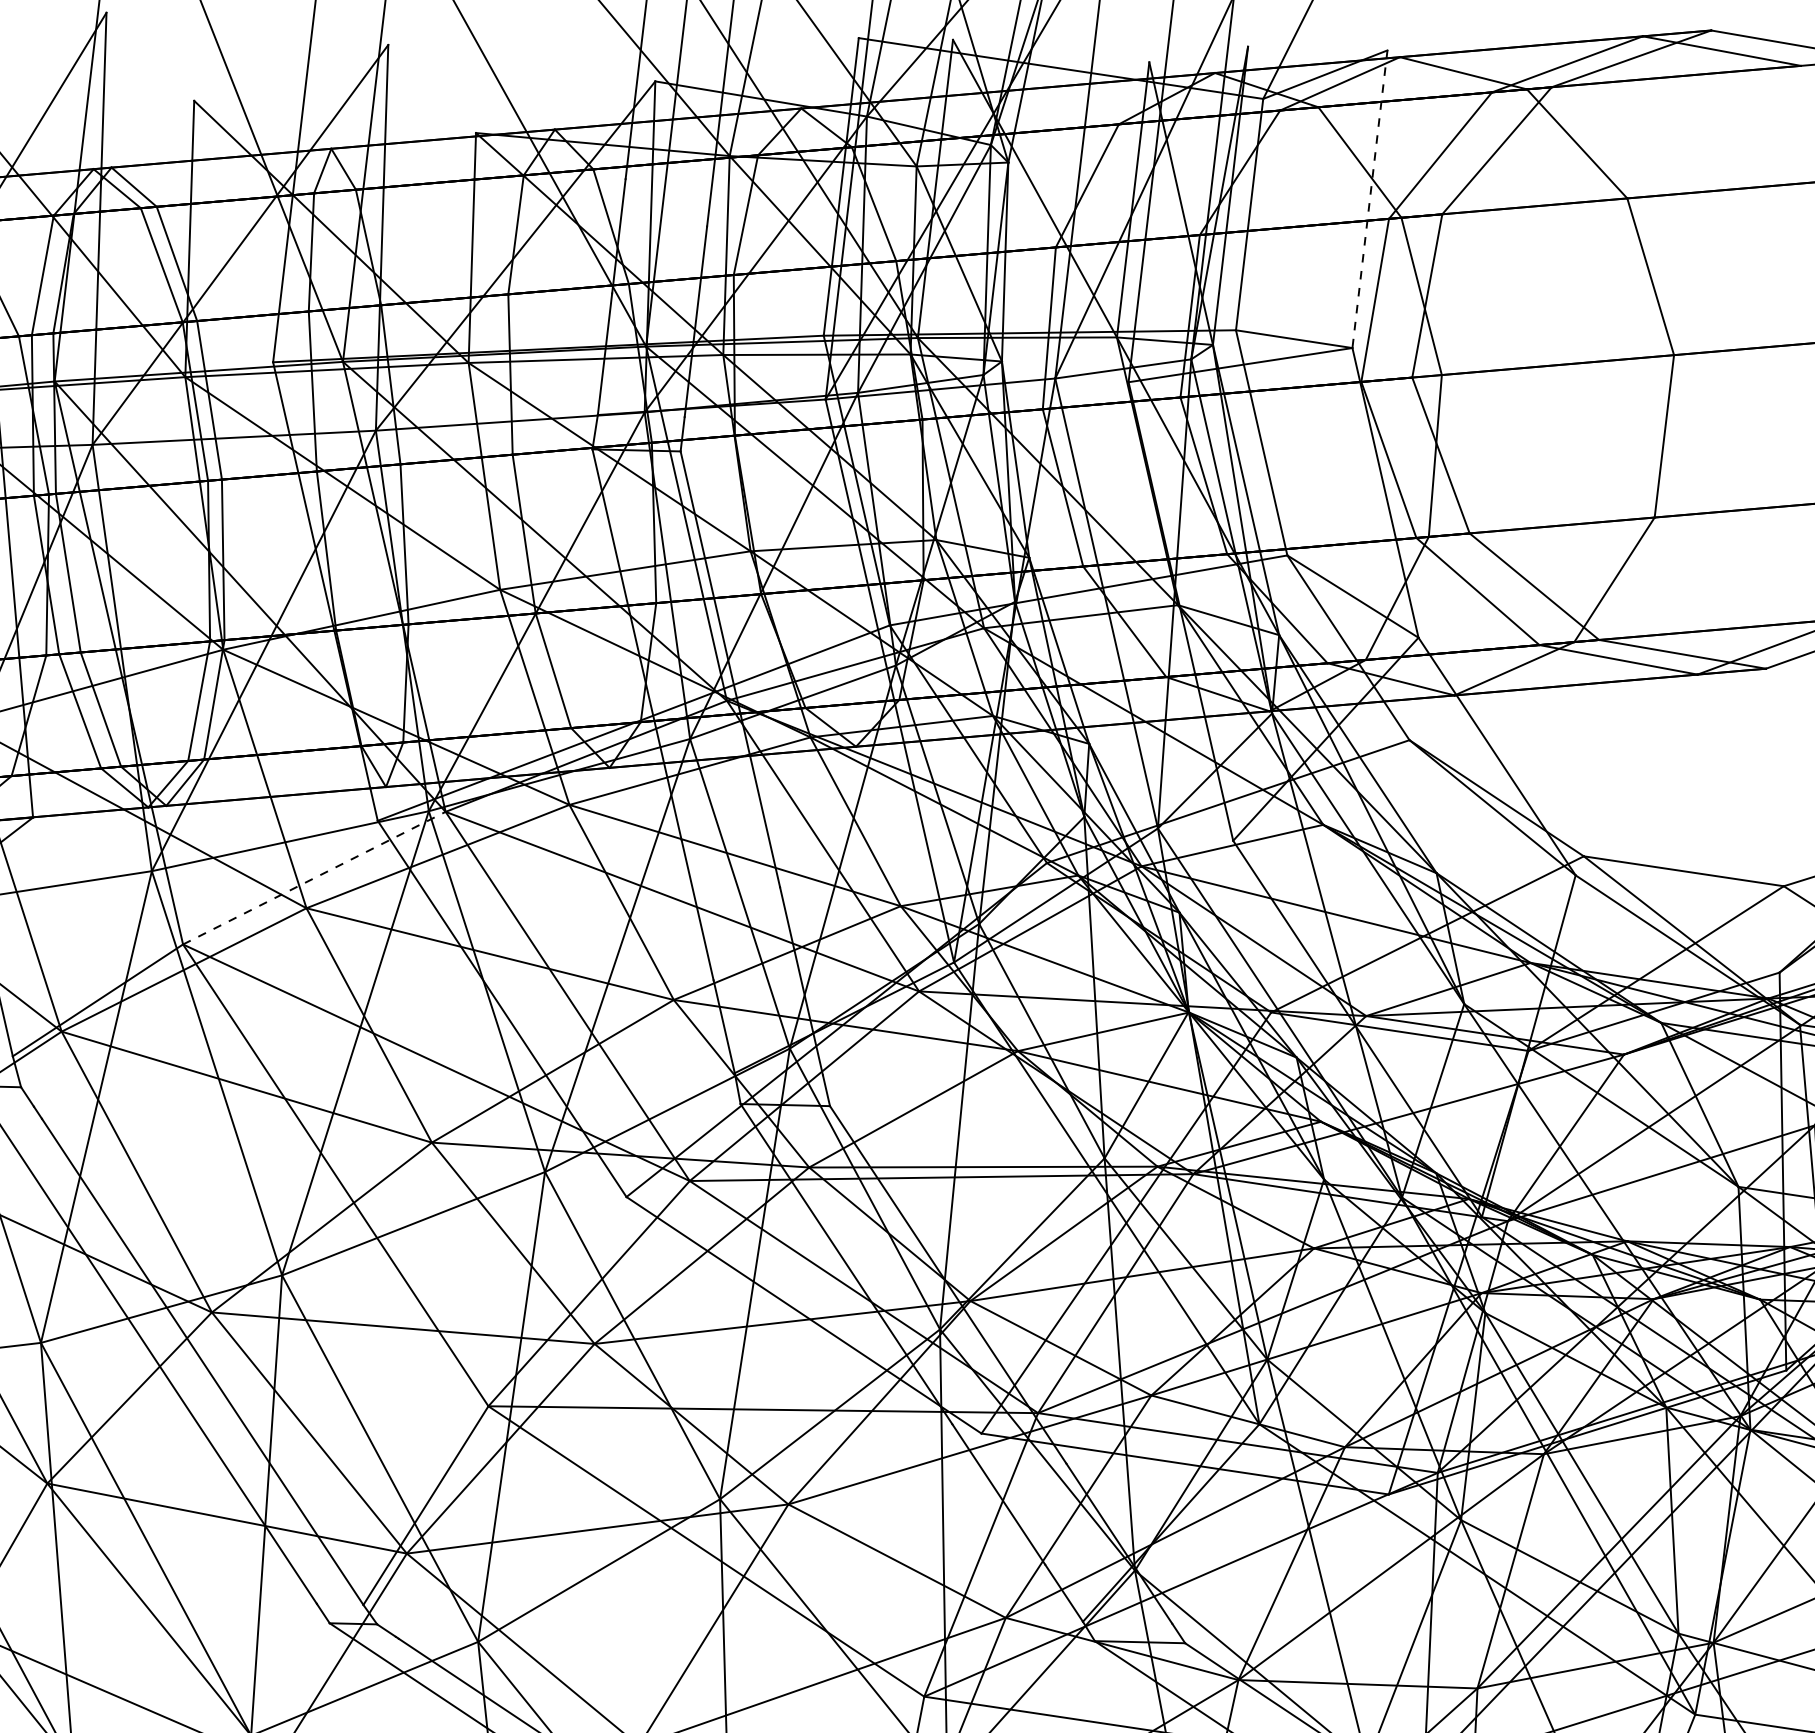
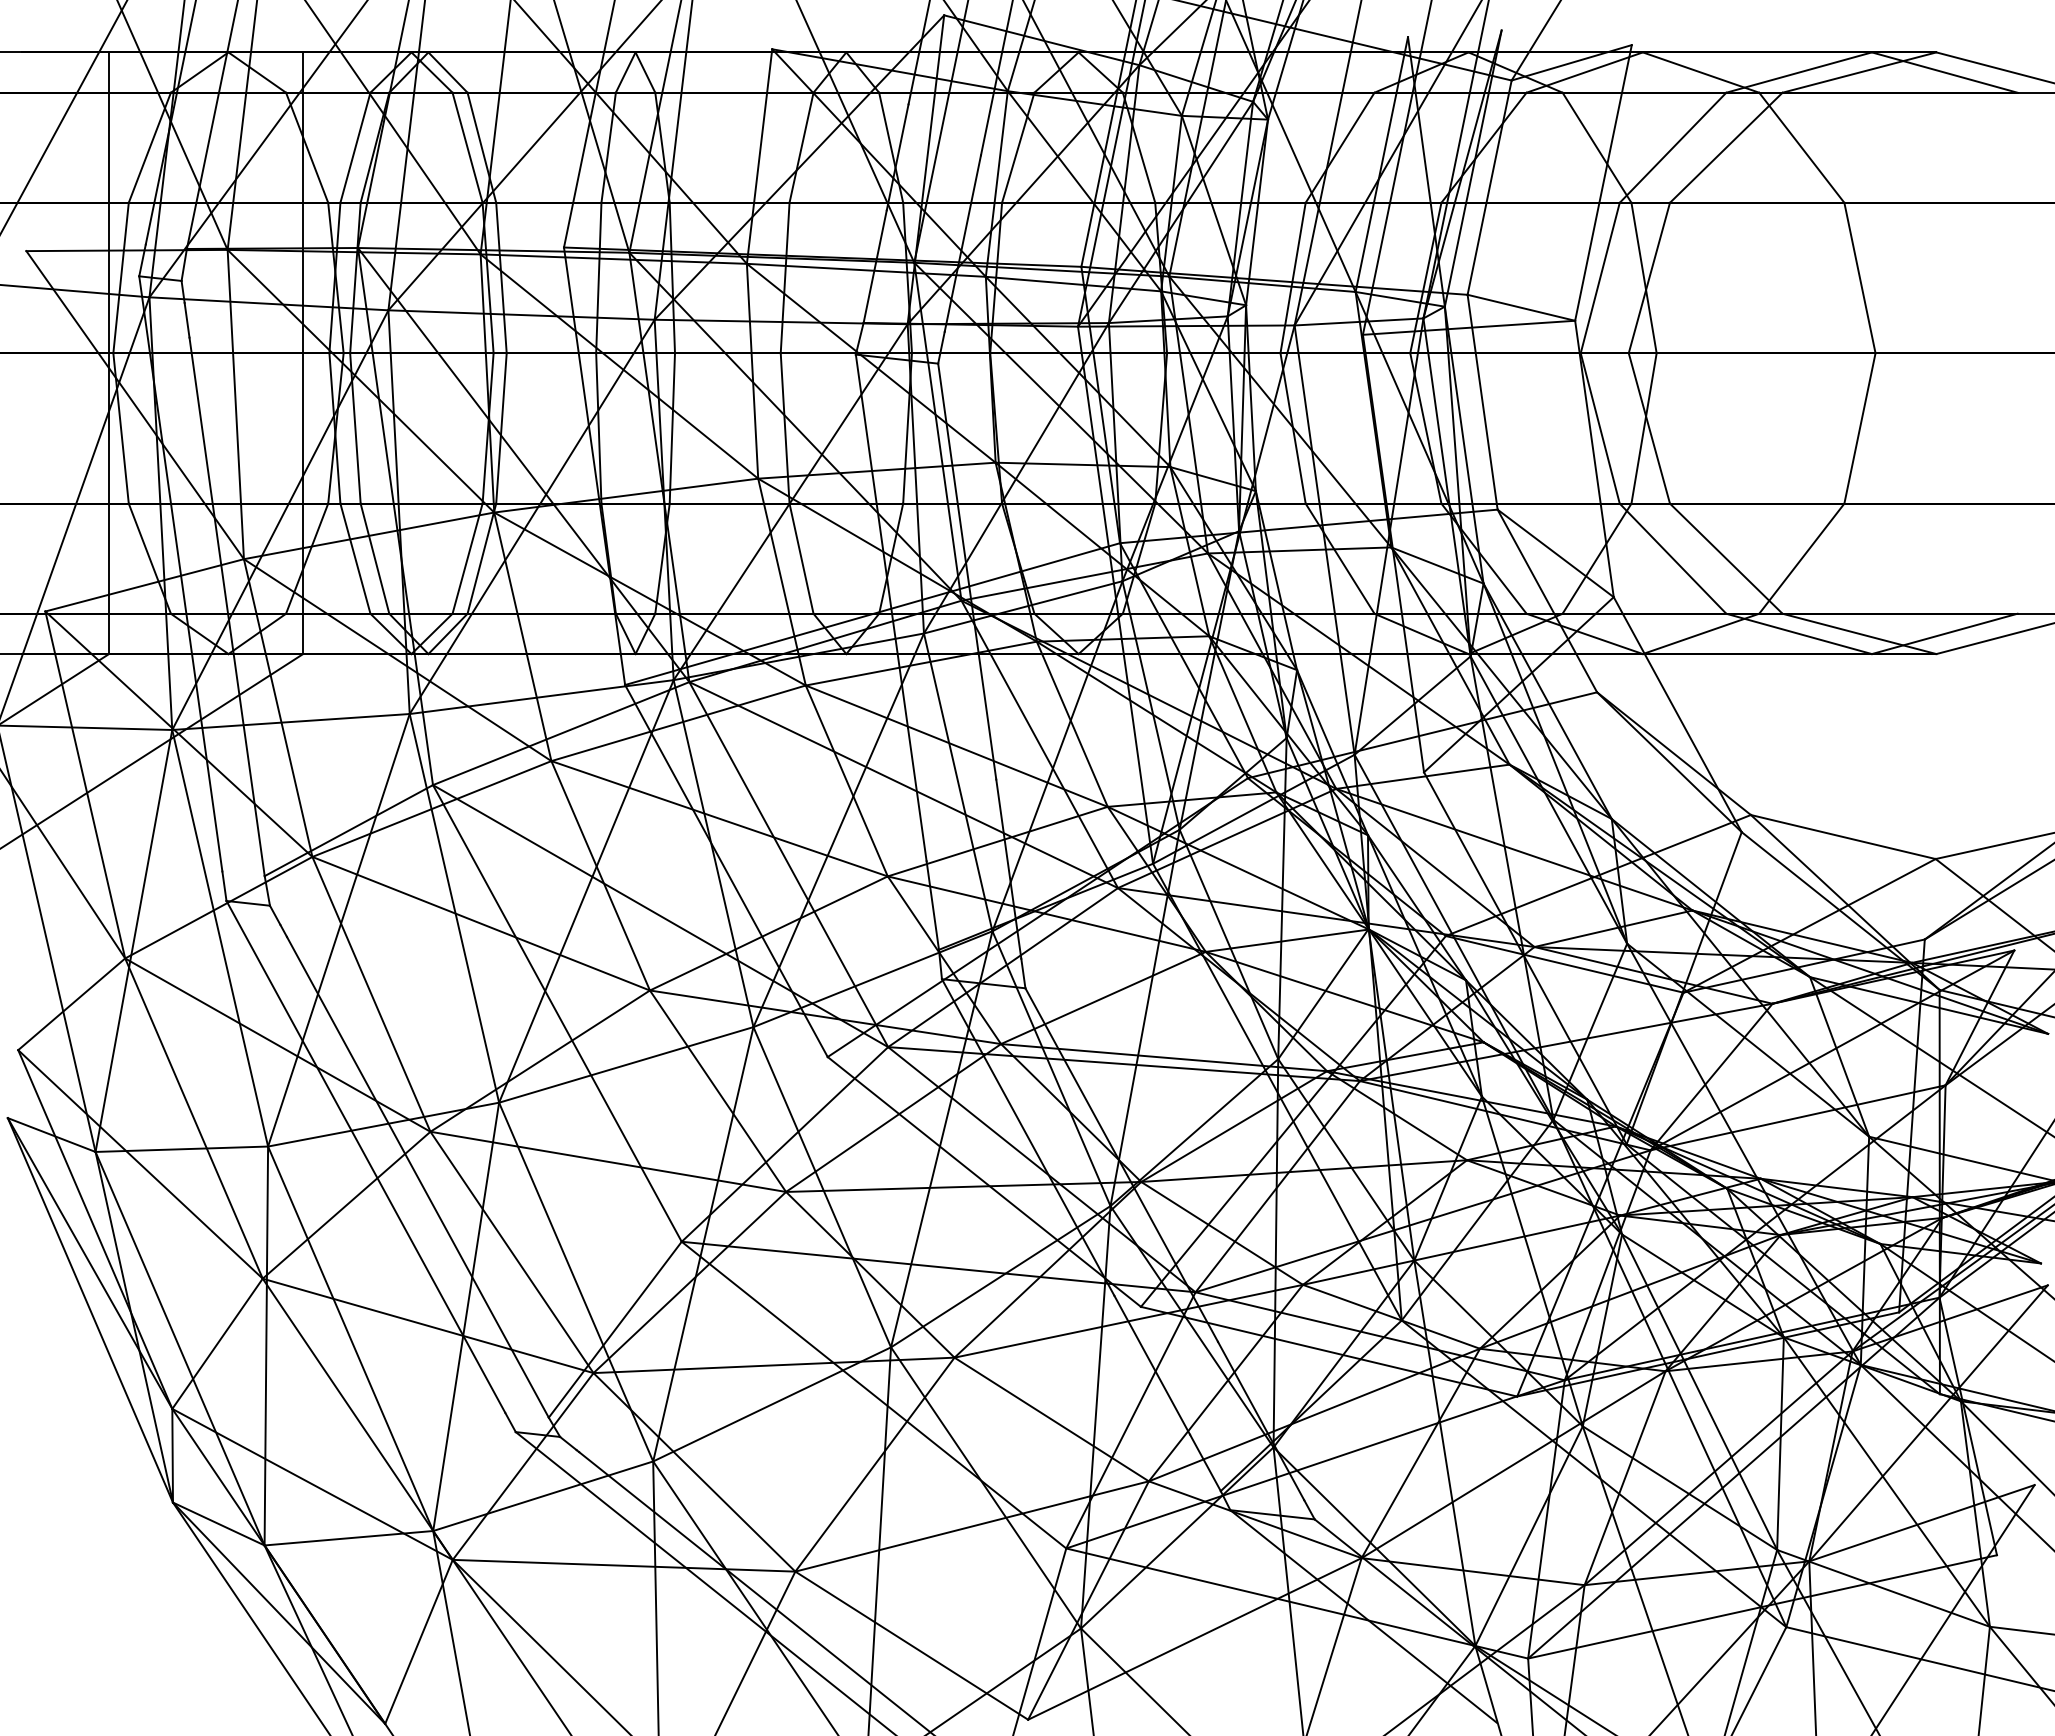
line: (1369, 198) -> (1603, 182), dashed -> solid
line: (314, 878) -> (561, 733), dashed -> solid

